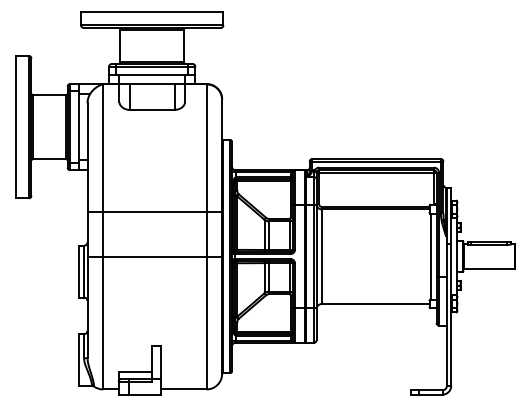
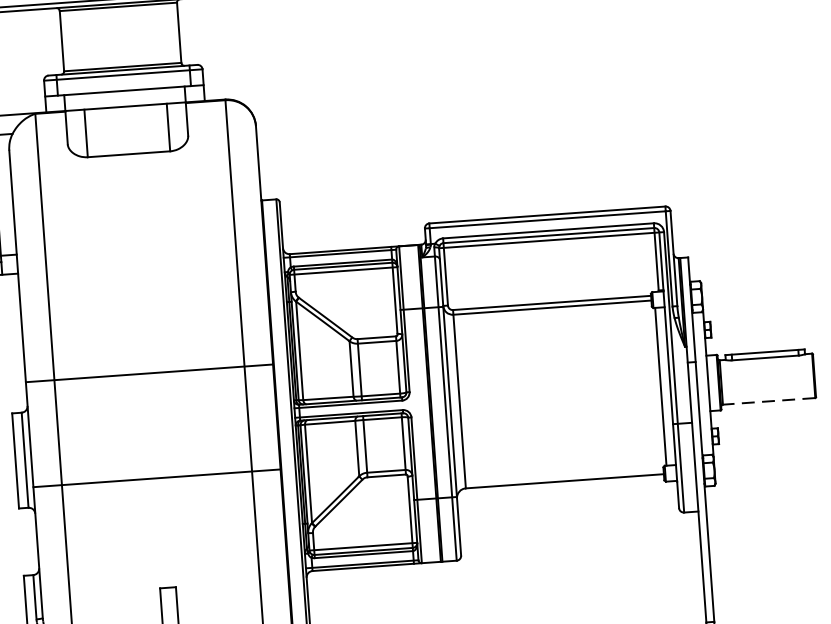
line: (154, 212) -> (148, 373), moved
line: (154, 256) -> (156, 478), moved
line: (488, 268) -> (767, 401), solid -> dashed

